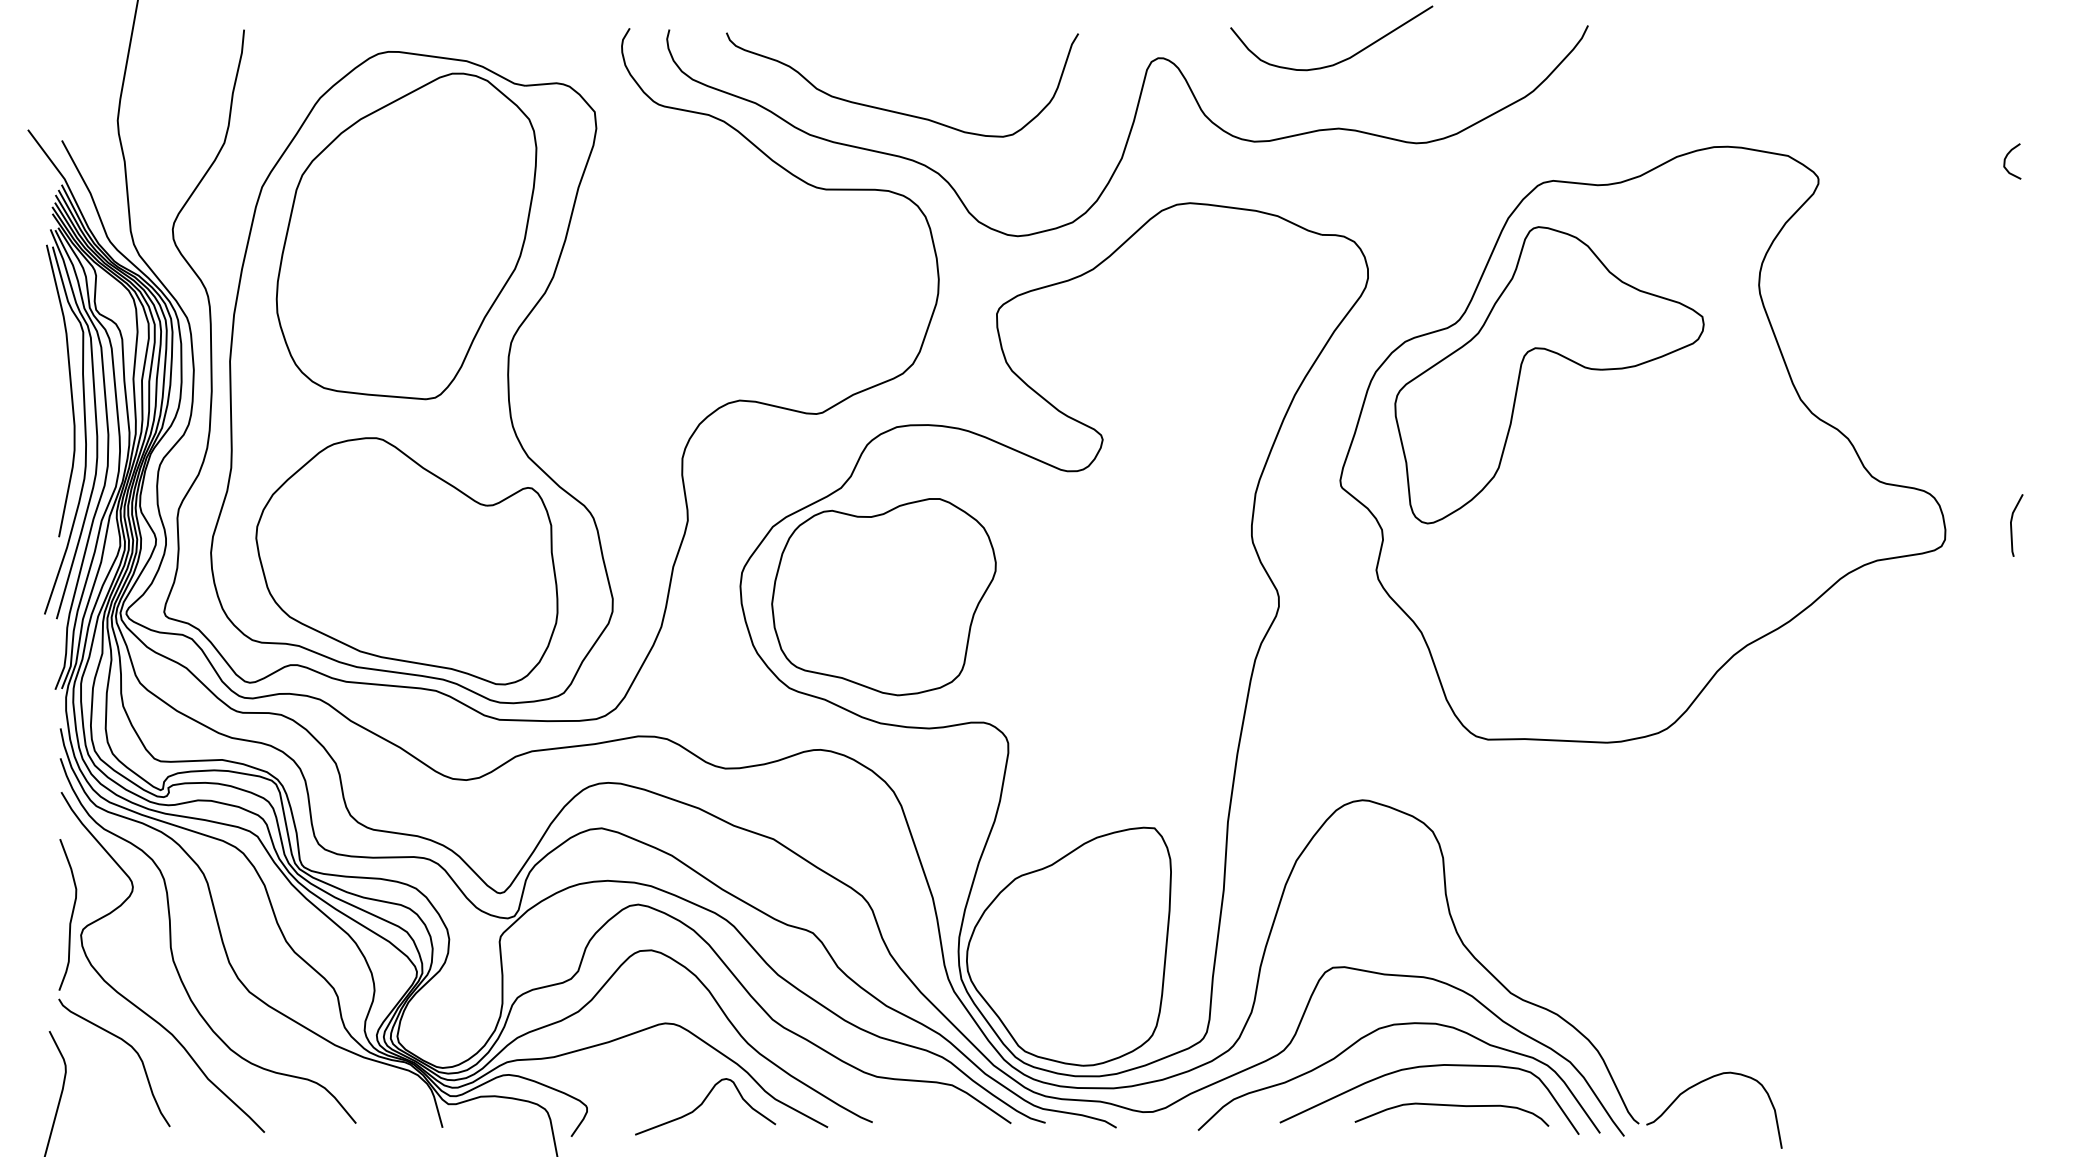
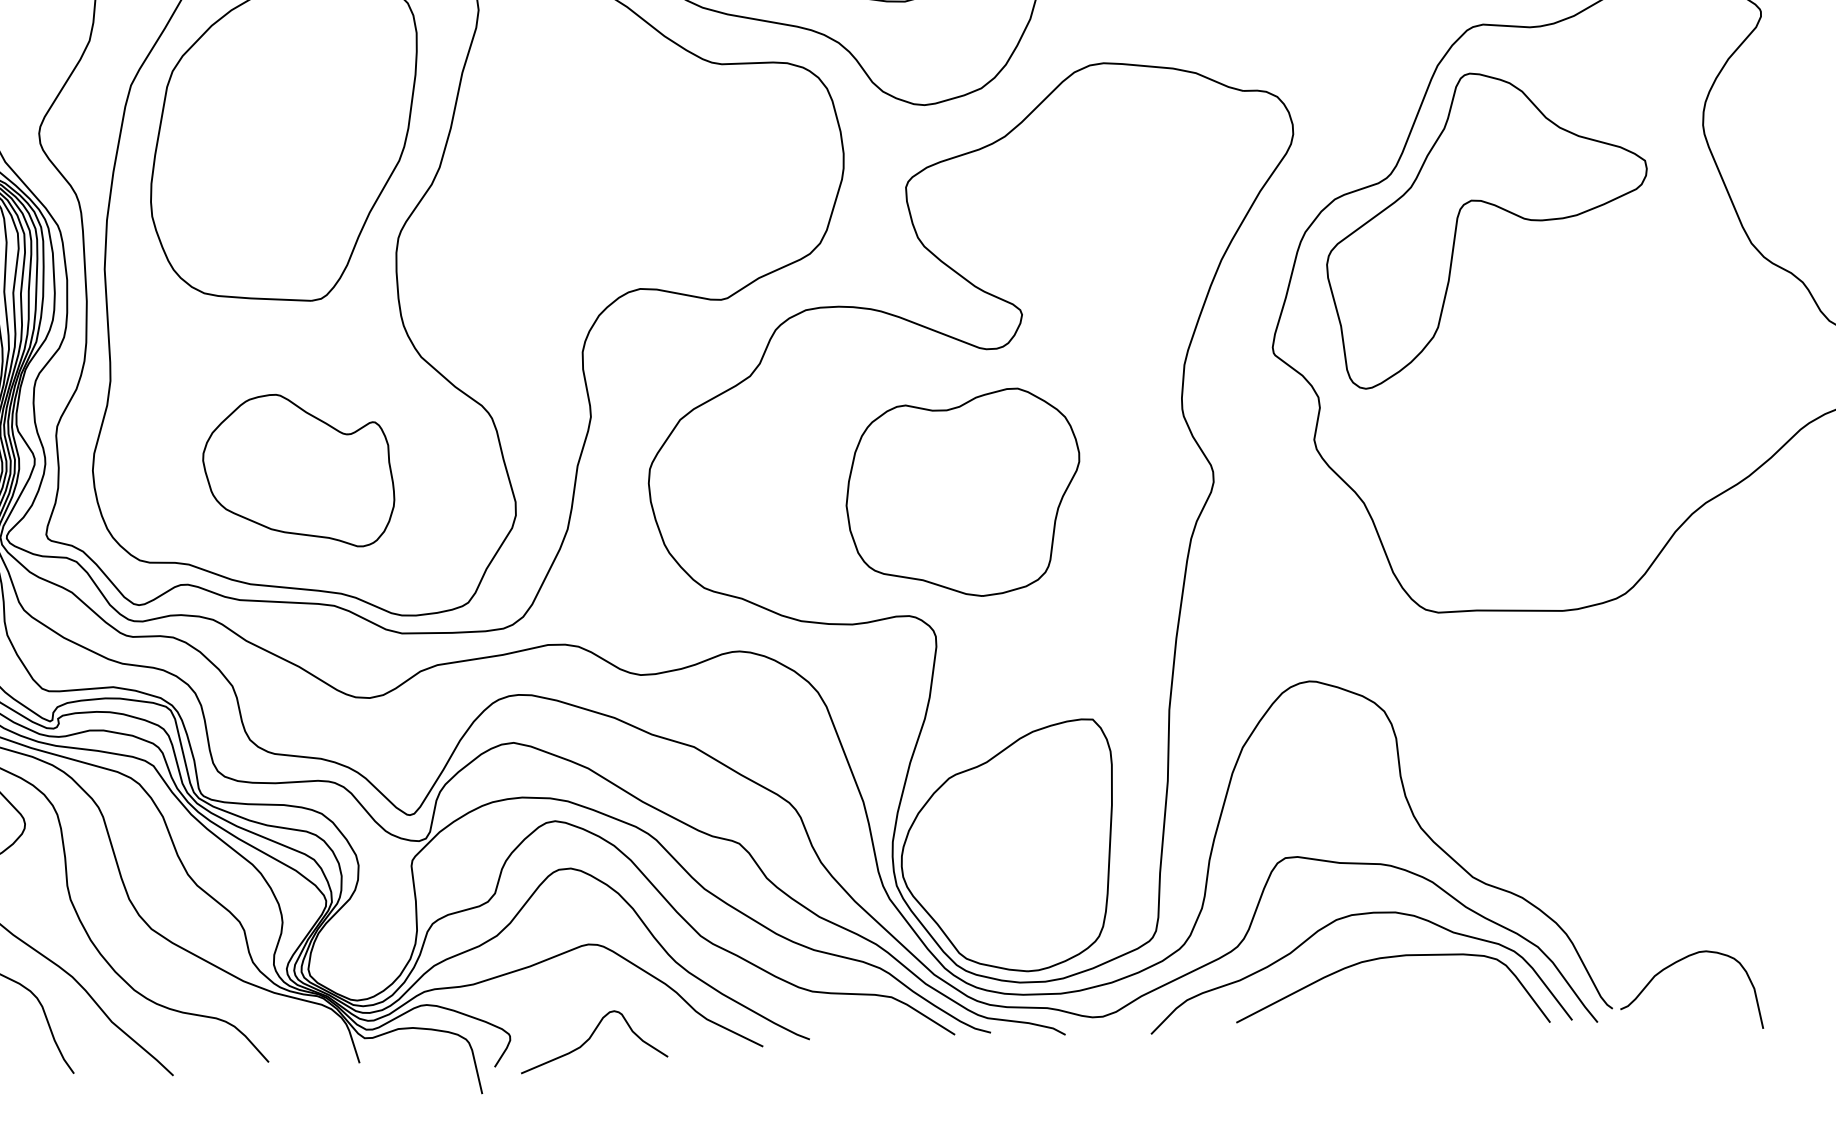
part: (406, 561) -> (297, 471), size x0.6
part: (883, 597) -> (962, 494), moved
curve: (703, 1103) -> (591, 1037), moved
curve: (1451, 1106) -> (1415, 998), removed

